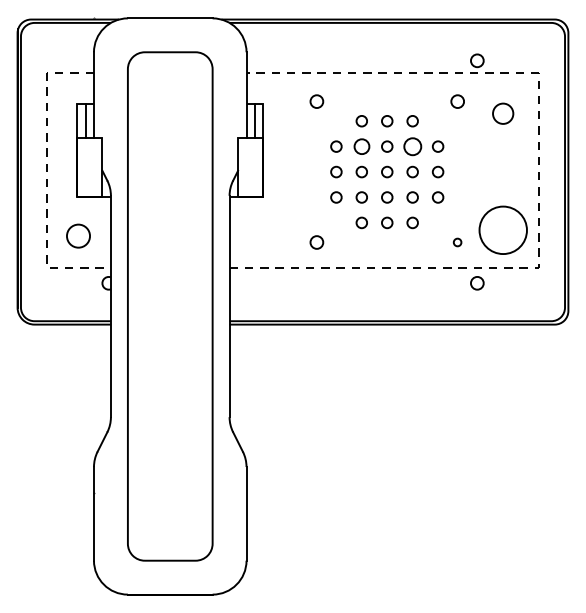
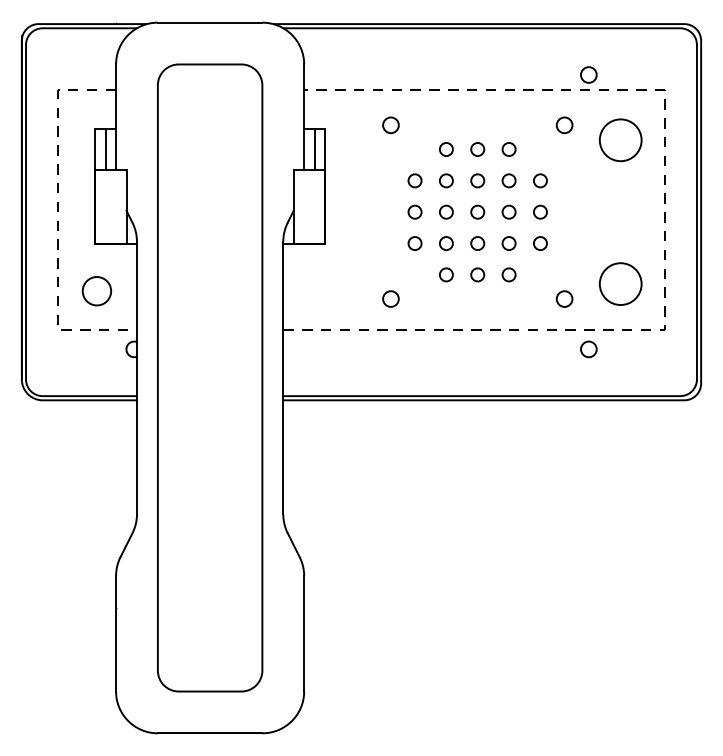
circle: (503, 113) -> (621, 139), size x1.67
circle: (361, 146) -> (445, 180), size x0.71
circle: (412, 146) -> (508, 180), size x0.62
circle: (502, 230) -> (619, 284), size x0.71
circle: (457, 242) -> (564, 299), size x1.67

